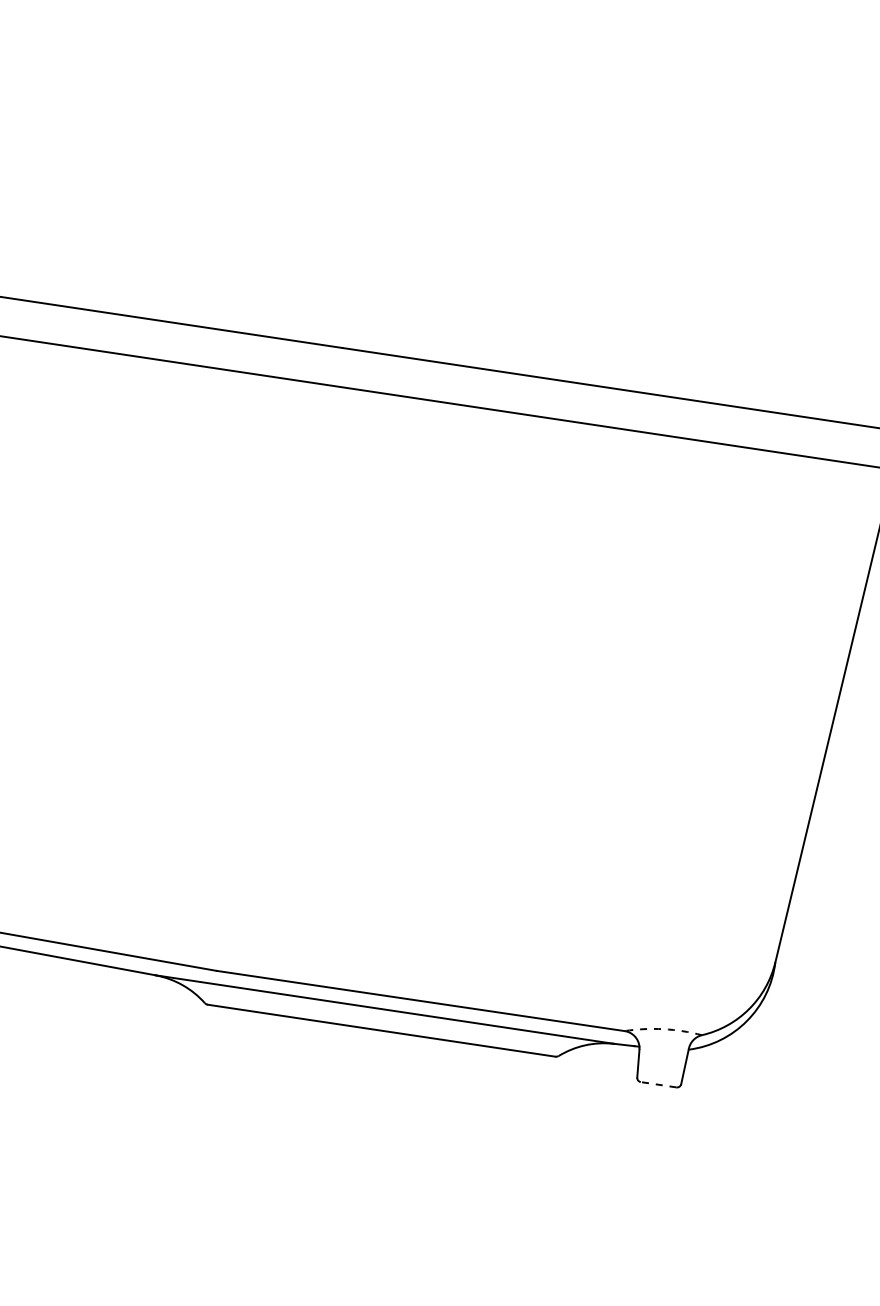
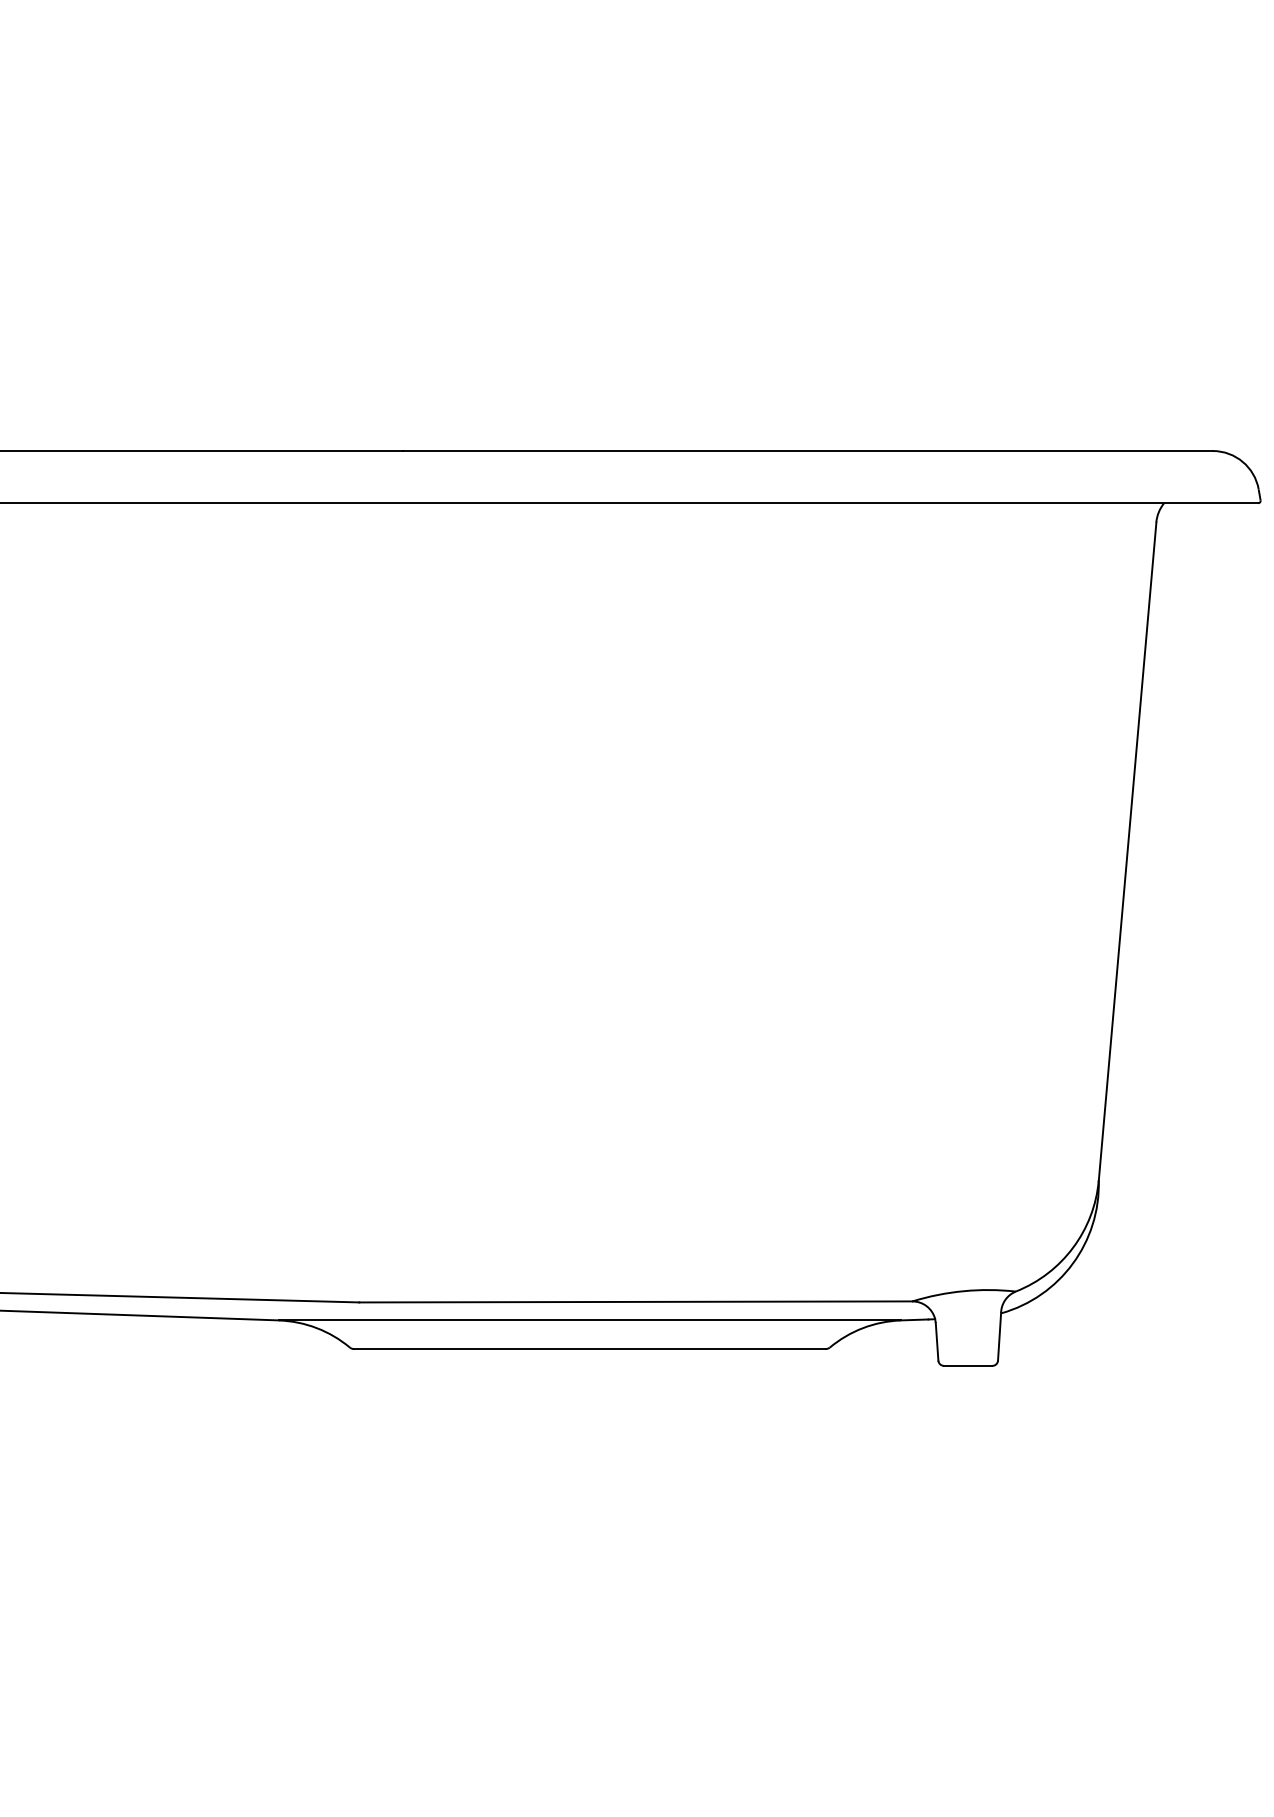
arc: (663, 1029) -> (963, 1291), dashed -> solid
line: (658, 1084) -> (967, 1365), dashed -> solid

